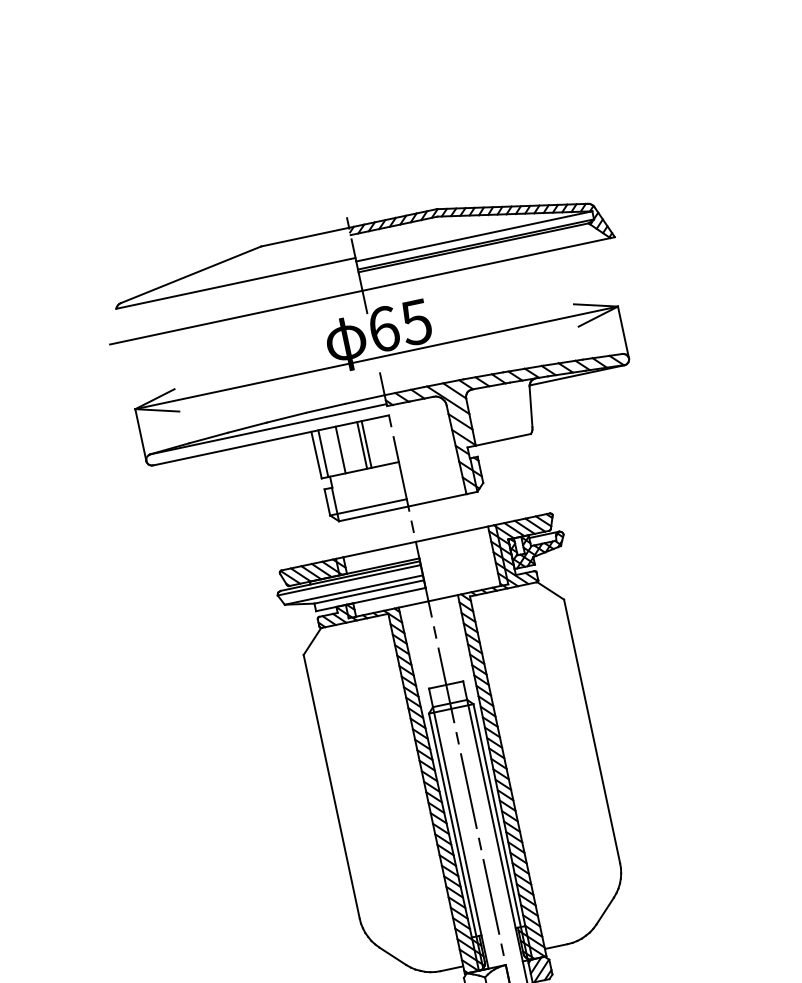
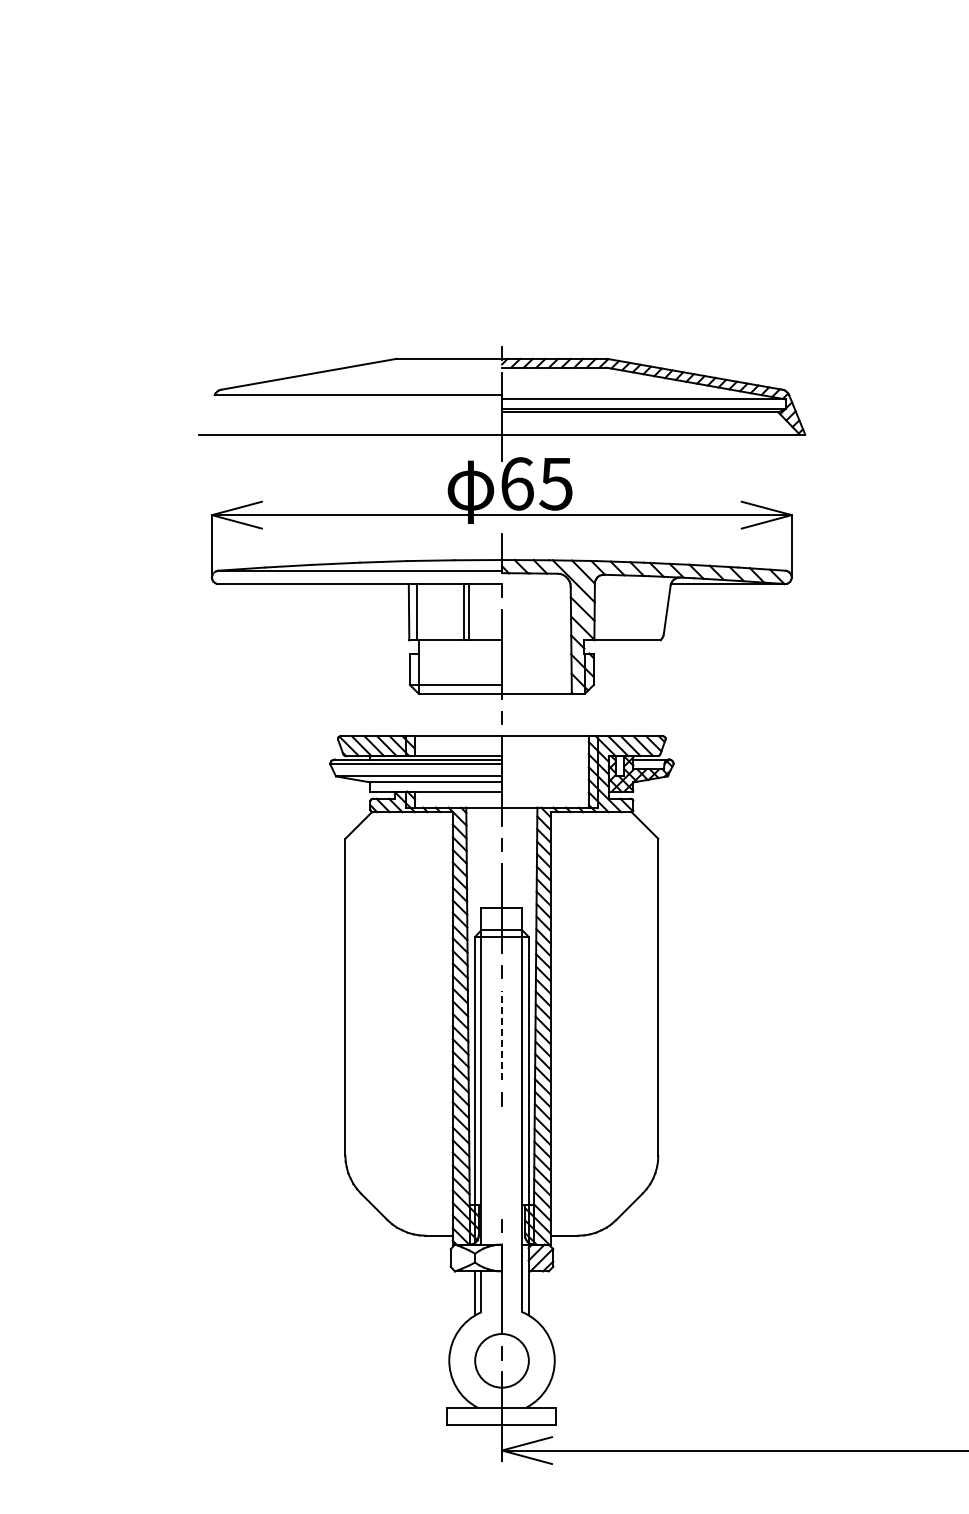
line: (341, 450) -> (438, 612), removed
line: (469, 790) -> (502, 1035), solid -> dashed
line: (490, 896) -> (501, 1162), removed

